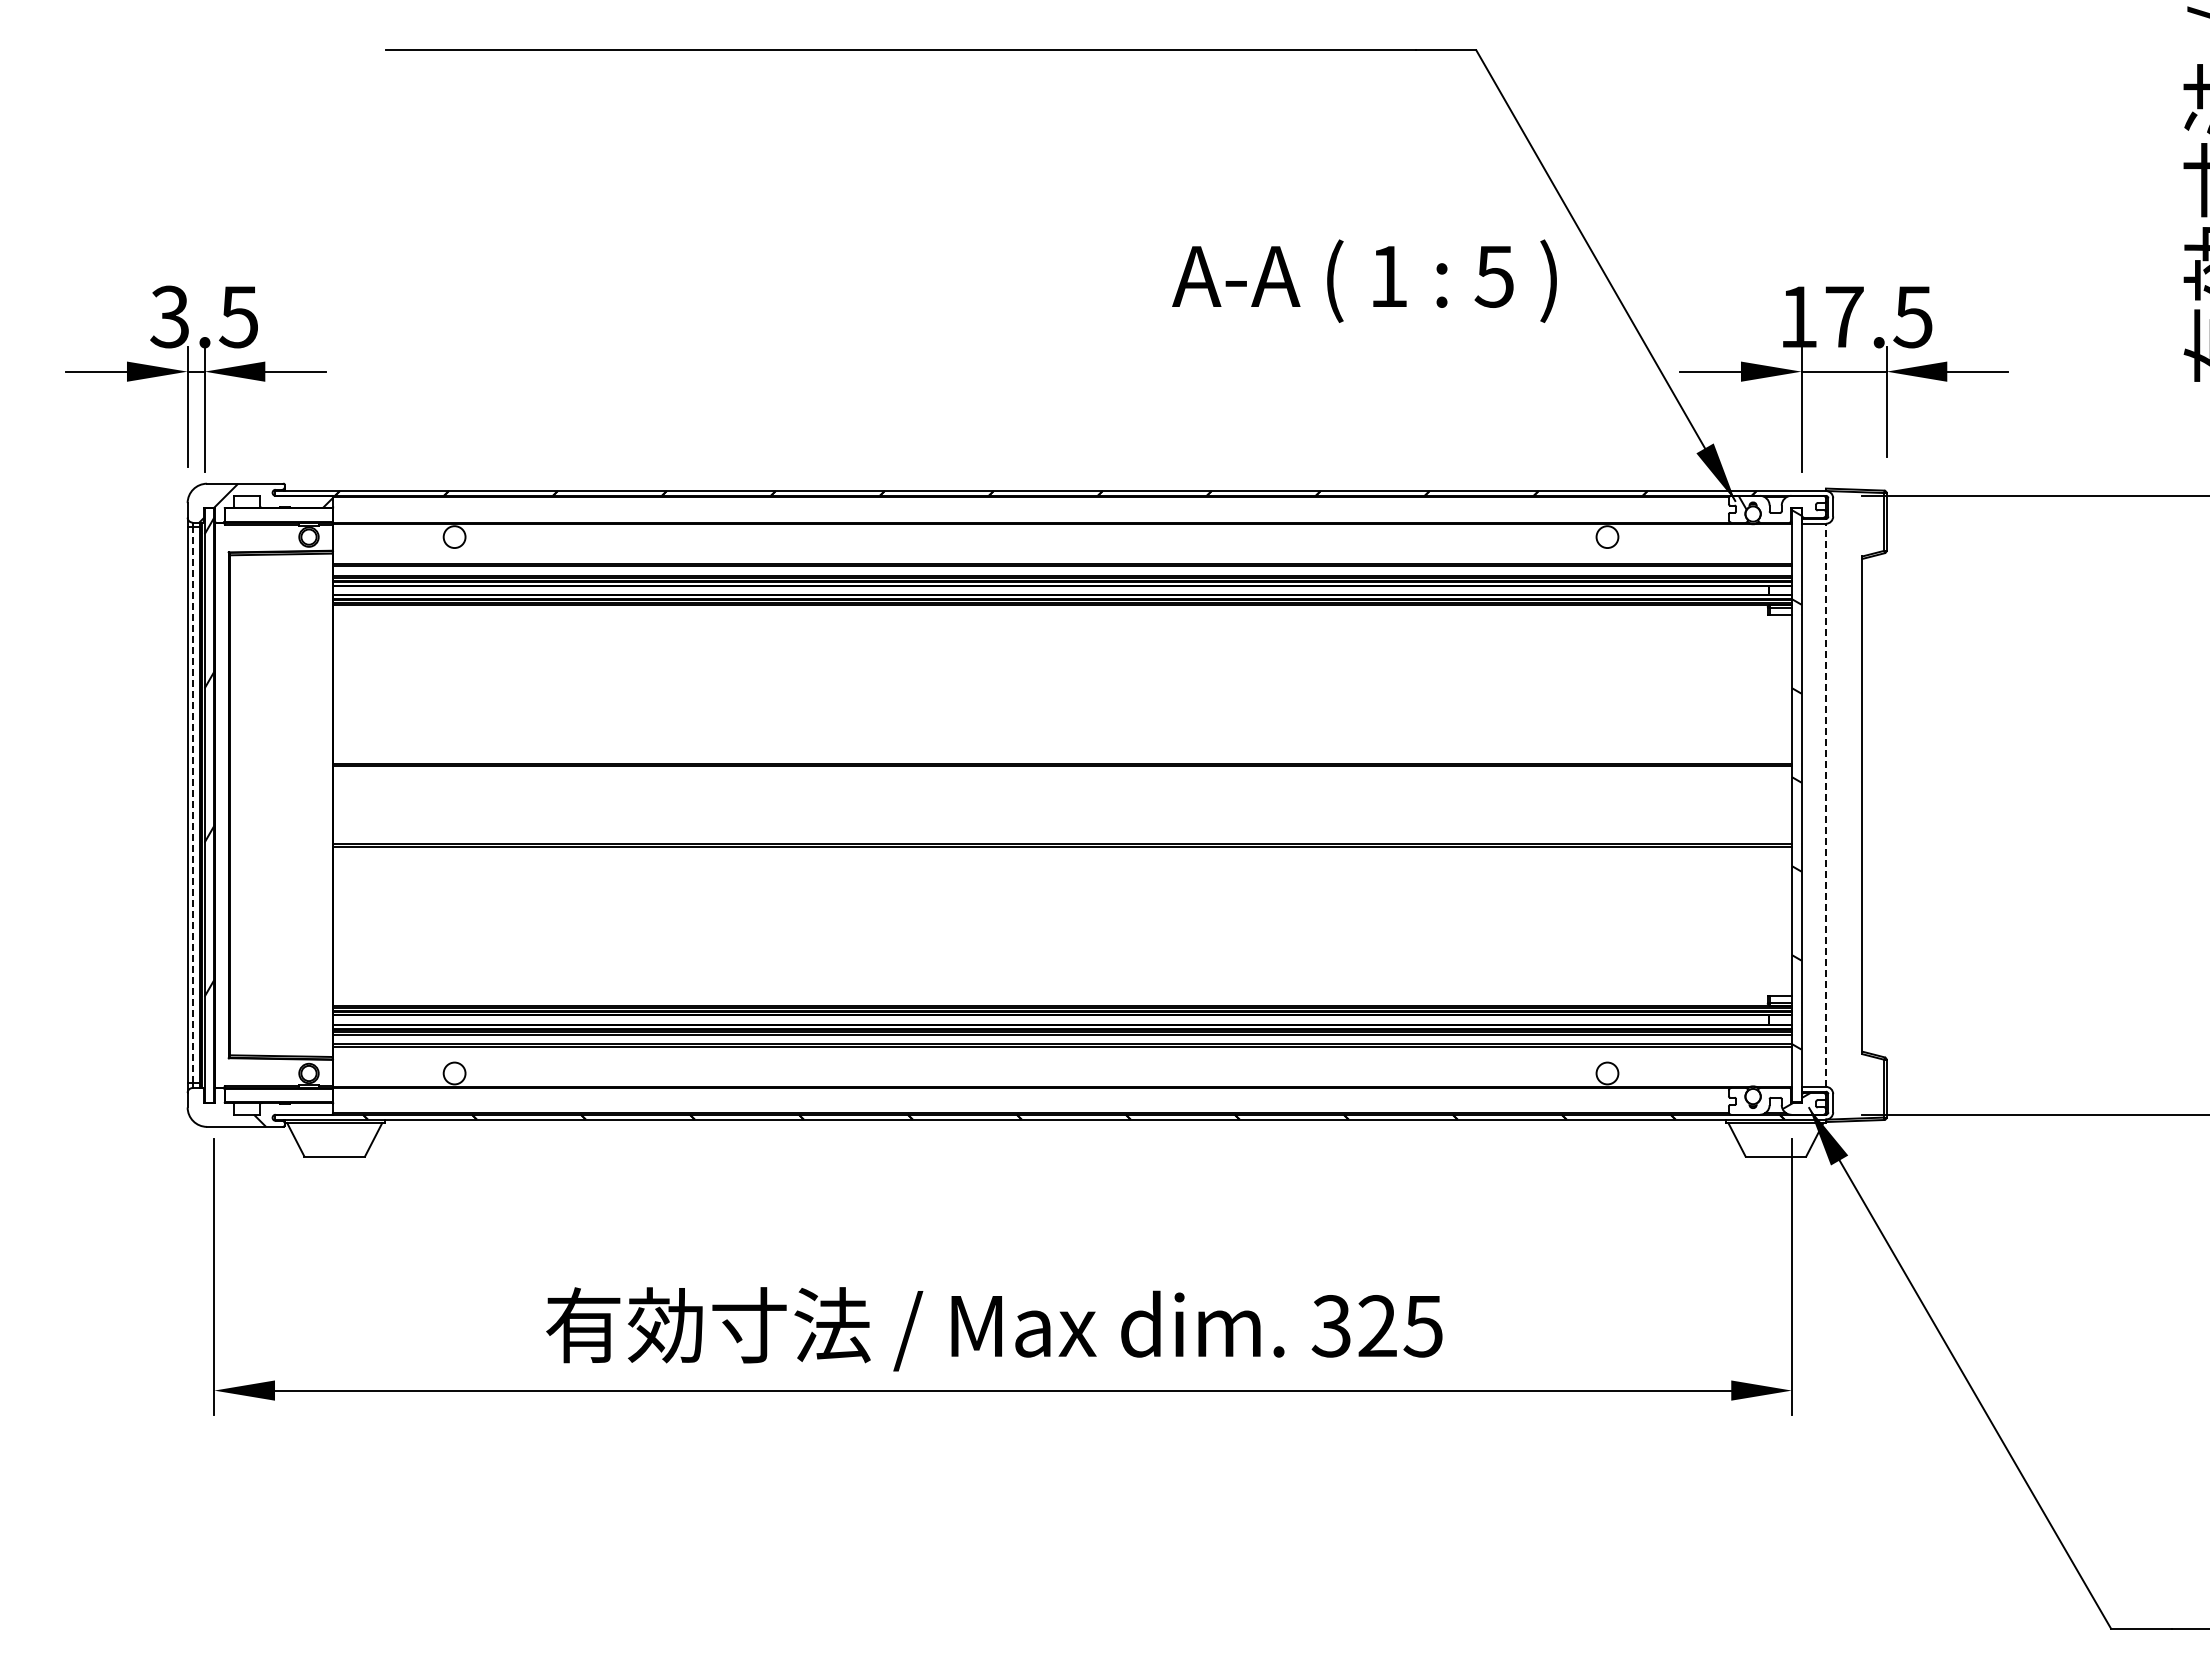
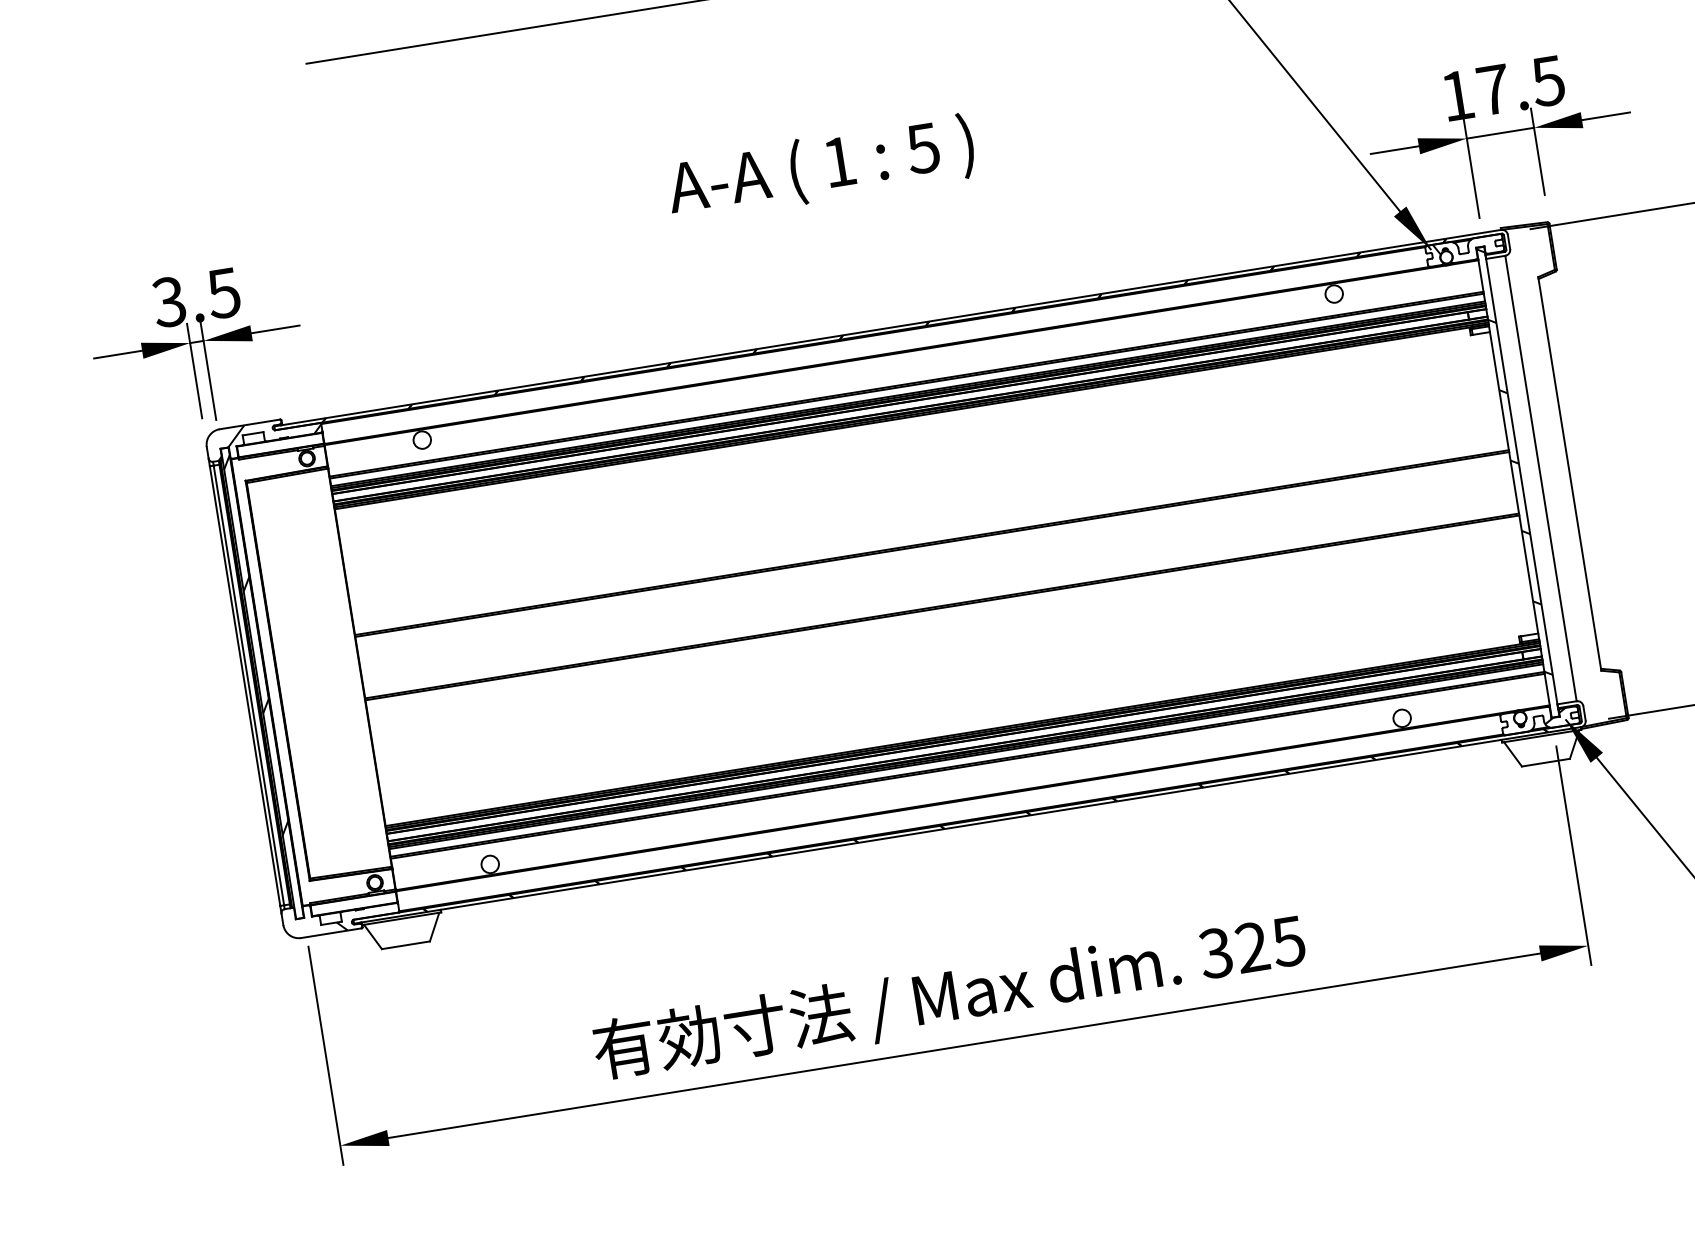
text: (1364, 280) -> (820, 168), moved
line: (192, 805) -> (248, 685), dashed -> solid
line: (1825, 805) -> (1540, 478), dashed -> solid

